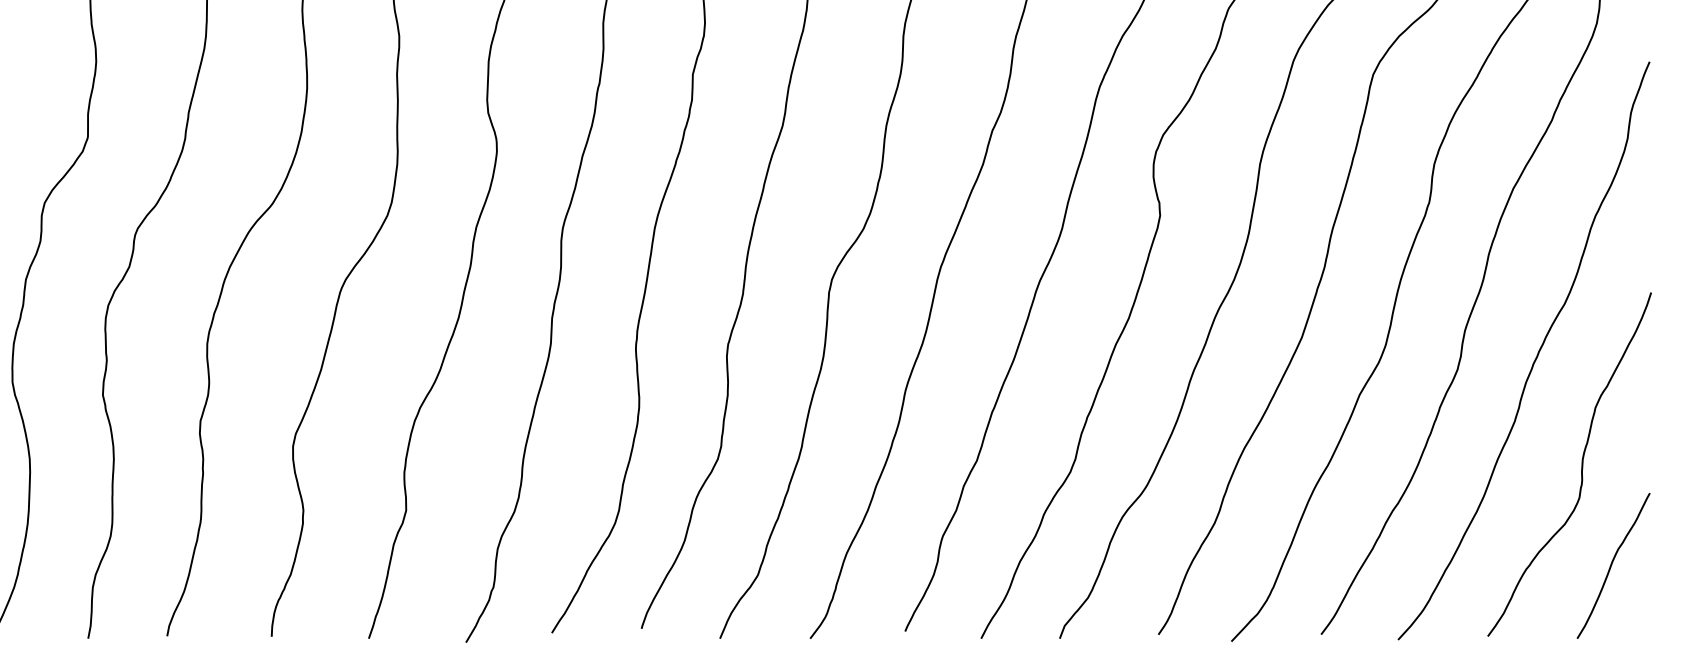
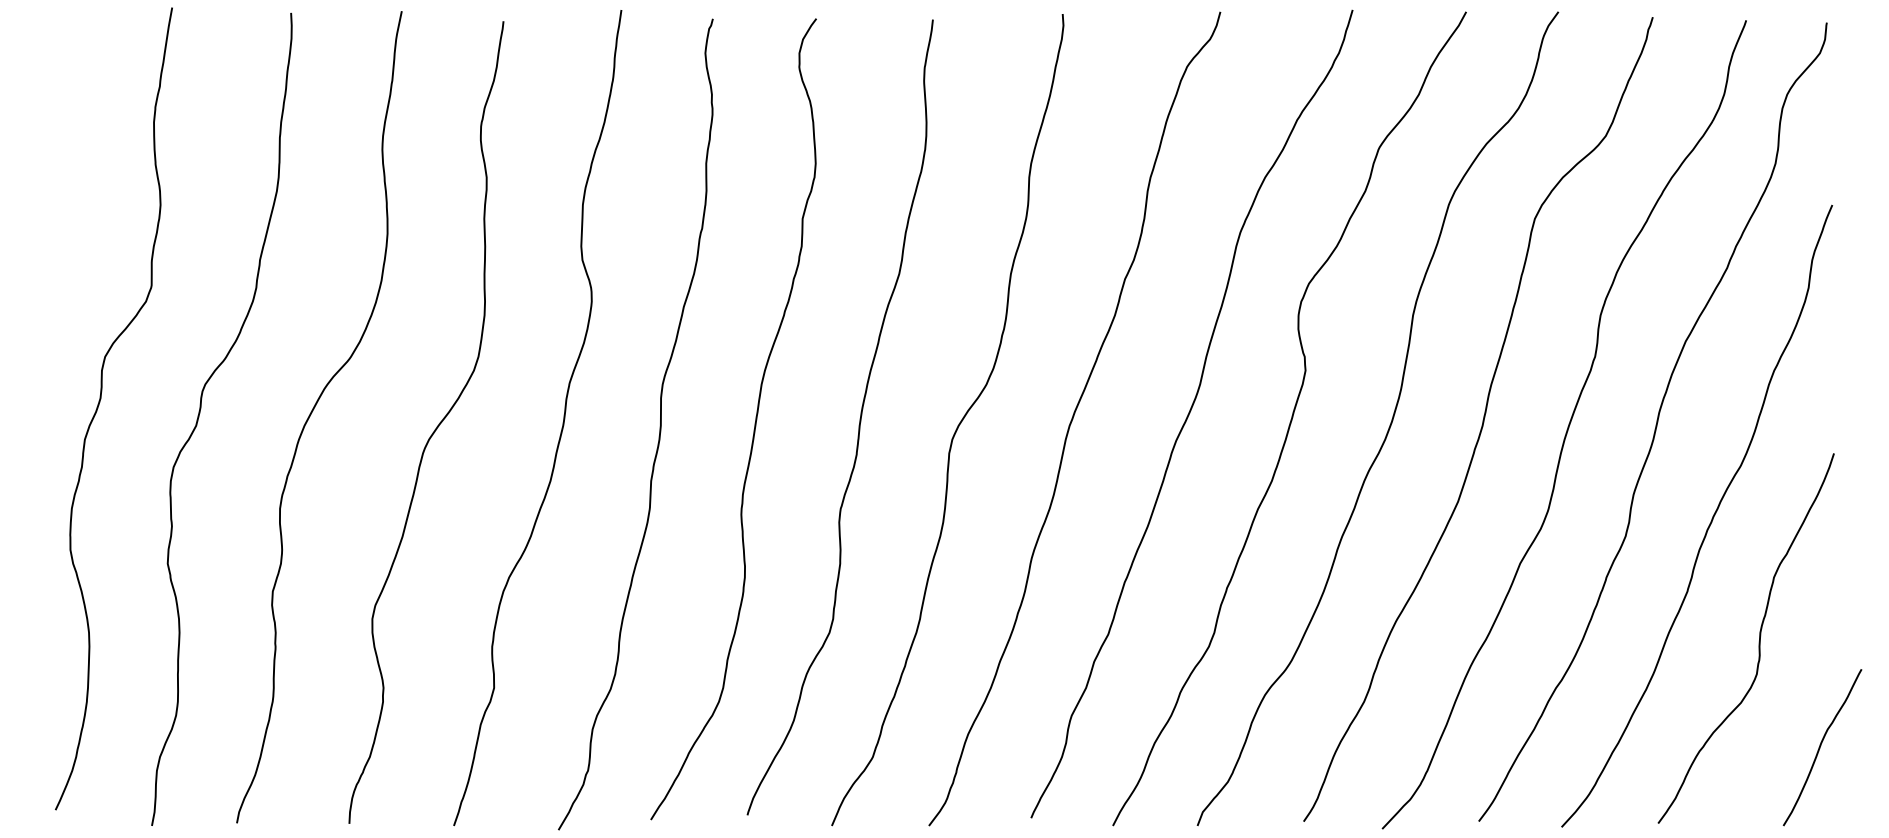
curve: (1611, 565) -> (1820, 747), moved

